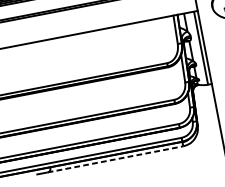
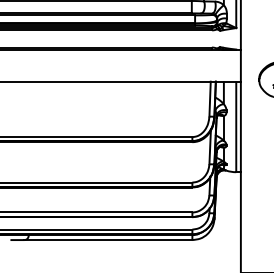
line: (115, 159) -> (108, 240), dashed -> solid

